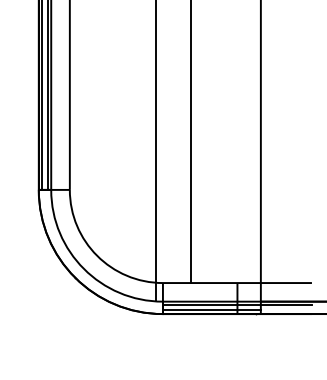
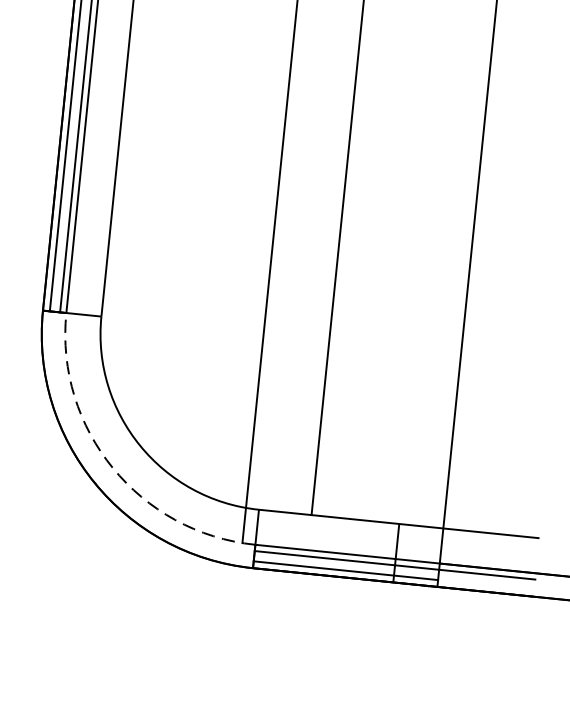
arc: (83, 268) -> (112, 467), solid -> dashed

